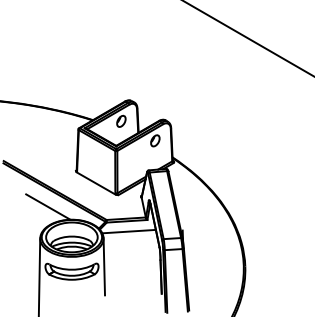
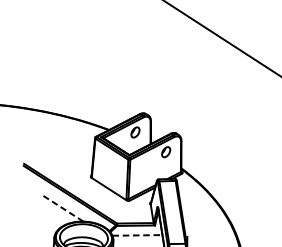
line: (48, 207) -> (63, 209), solid -> dashed
line: (129, 231) -> (137, 235), solid -> dashed

